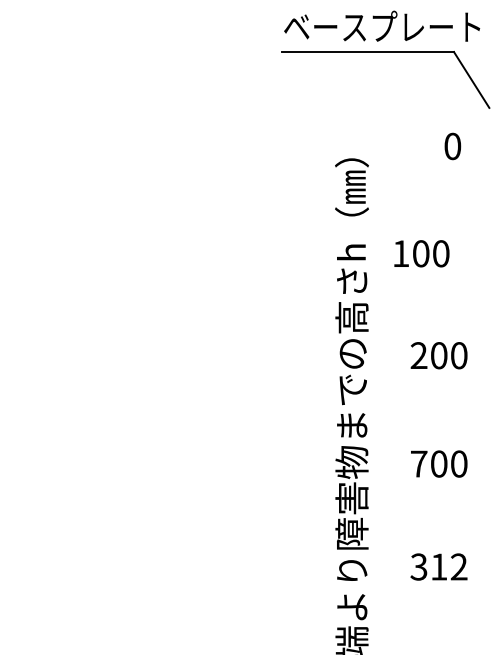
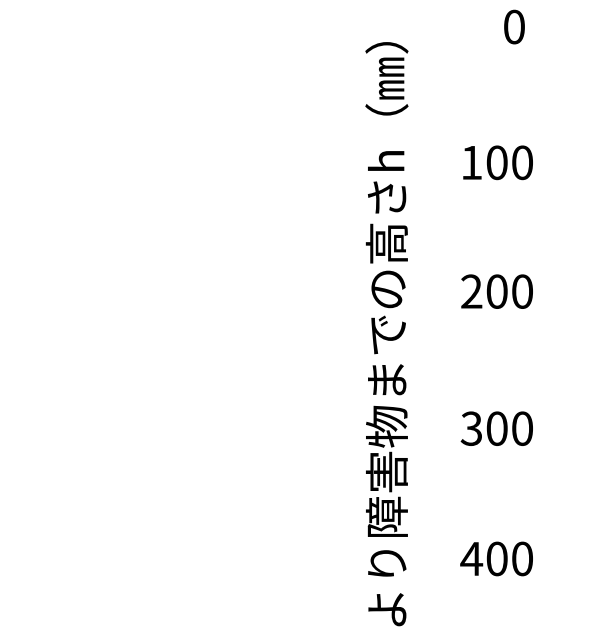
text: (421, 253) -> (497, 162), moved
text: (418, 463) -> (471, 428), 700 -> 300
text: (438, 566) -> (496, 558), 312 -> 400

